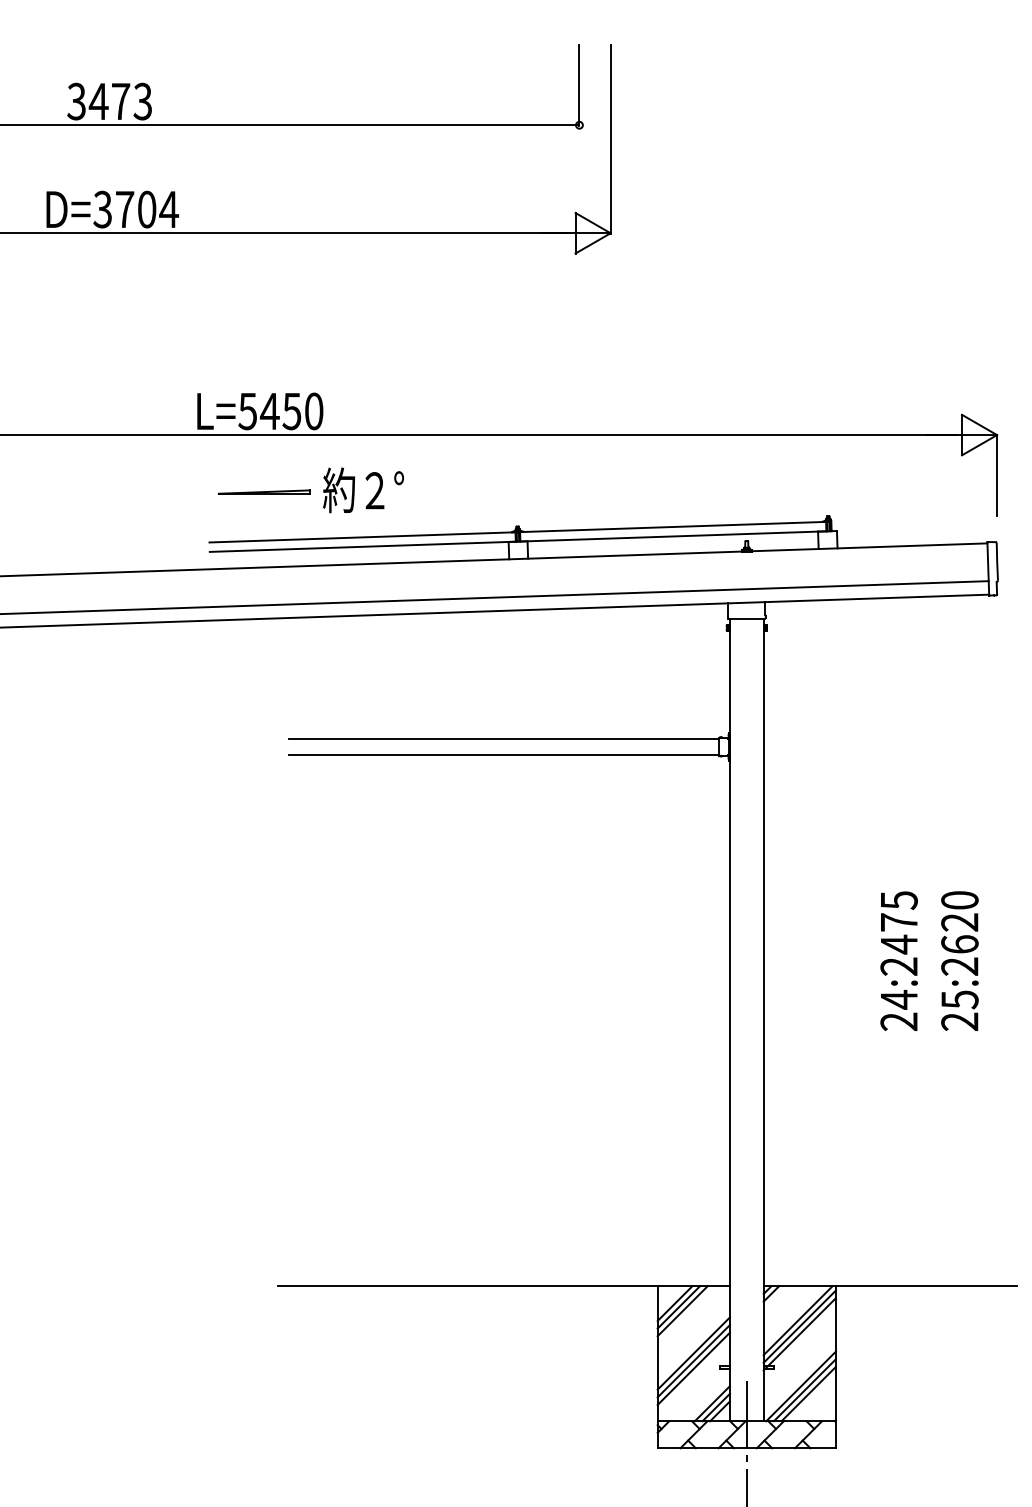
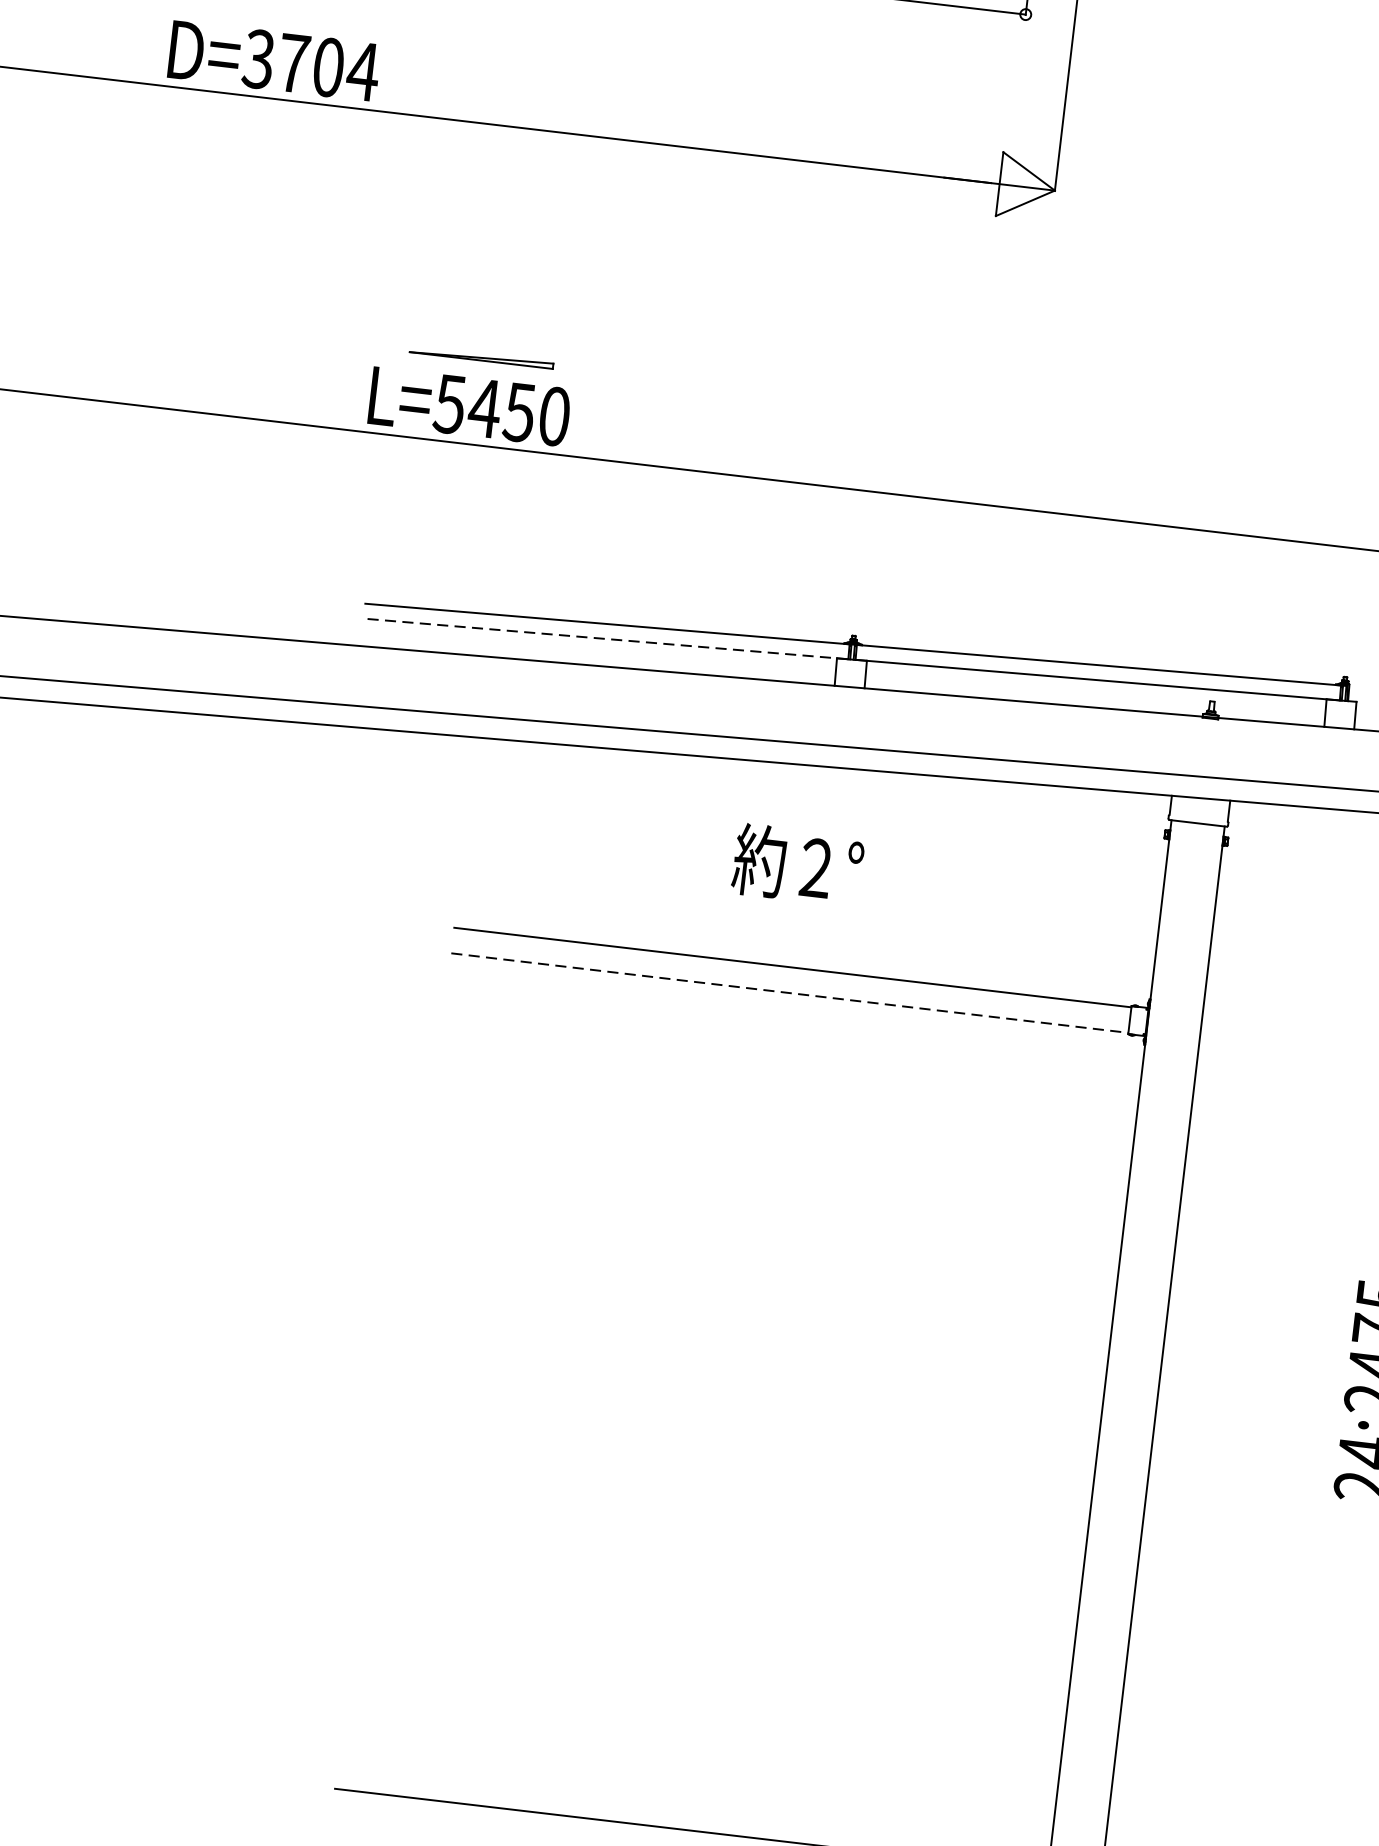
text: (363, 490) -> (798, 865), moved
part: (263, 491) -> (480, 356), moved
line: (362, 546) -> (605, 638), solid -> dashed
line: (503, 754) -> (789, 992), solid -> dashed

